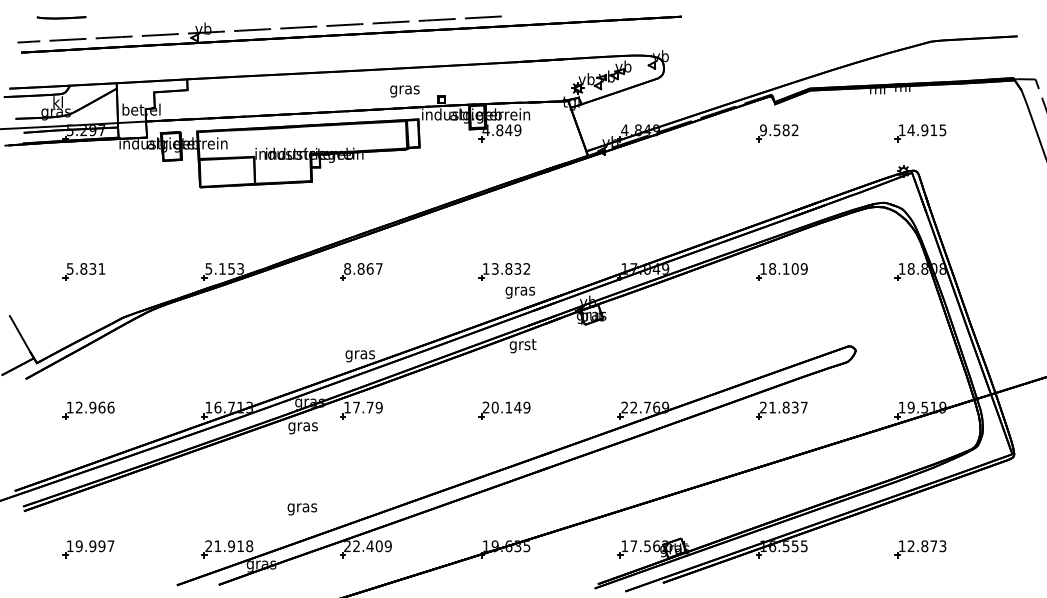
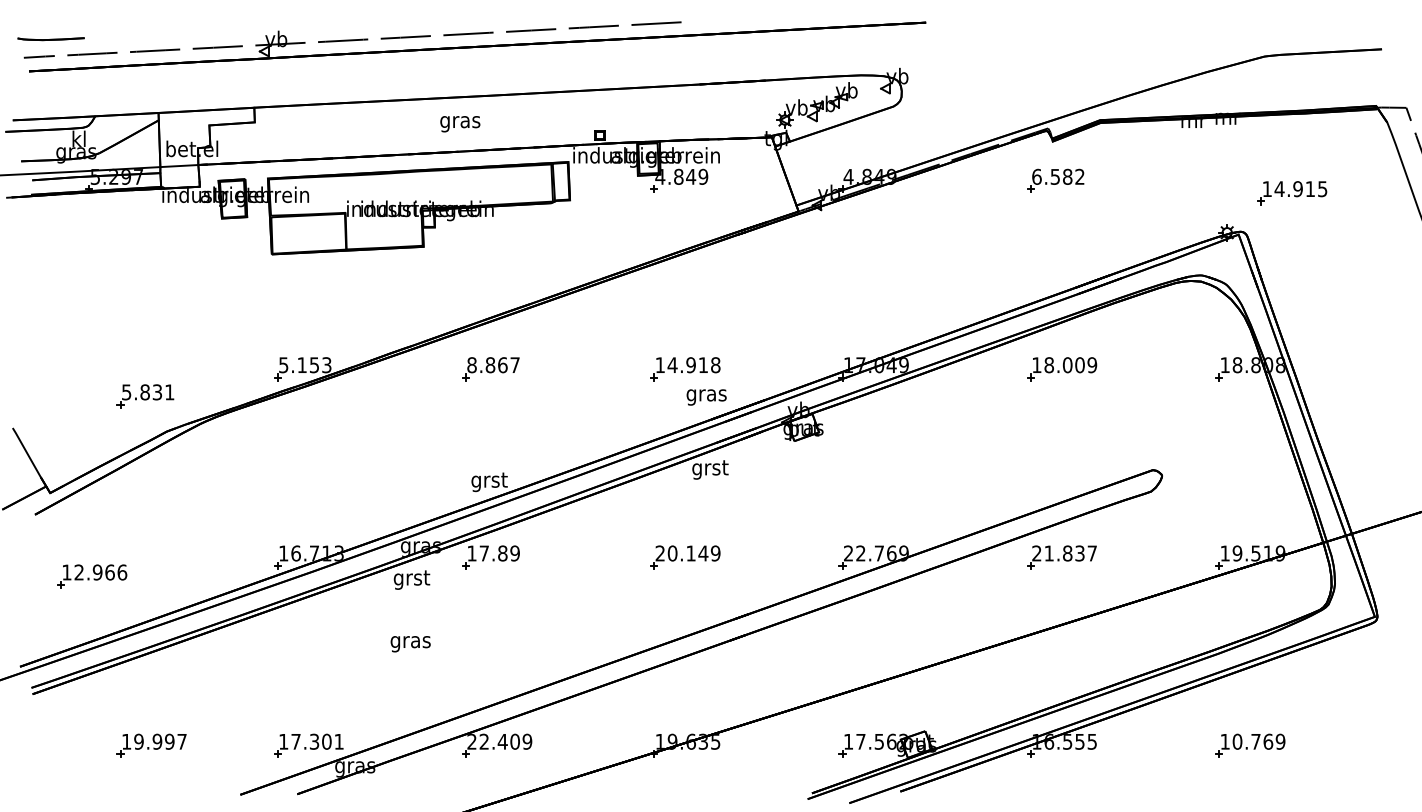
line: (61, 17) -> (51, 38), moved
text: (404, 91) -> (459, 124), moved
text: (763, 130) -> (1036, 177), 9.582 -> 6.582
part: (920, 133) -> (1292, 193), moved
text: (510, 268) -> (693, 364), 13.832 -> 14.918
text: (785, 268) -> (1066, 364), 18.109 -> 18.009
part: (83, 271) -> (144, 395), moved
text: (359, 355) -> (488, 482), gras -> grst
text: (369, 407) -> (501, 553), 17.79 -> 17.89
part: (88, 410) -> (91, 576), moved
text: (302, 427) -> (410, 580), gras -> grst
text: (302, 509) -> (410, 644), moved
text: (229, 546) -> (311, 742), 21.918 -> 17.301
text: (926, 546) -> (1258, 742), 12.873 -> 10.769
part: (88, 549) -> (151, 746), moved

